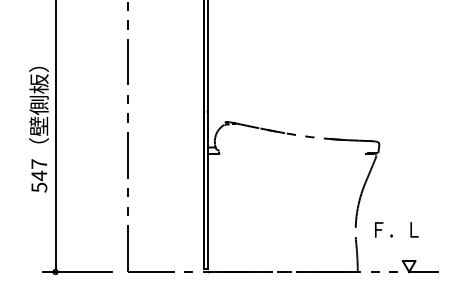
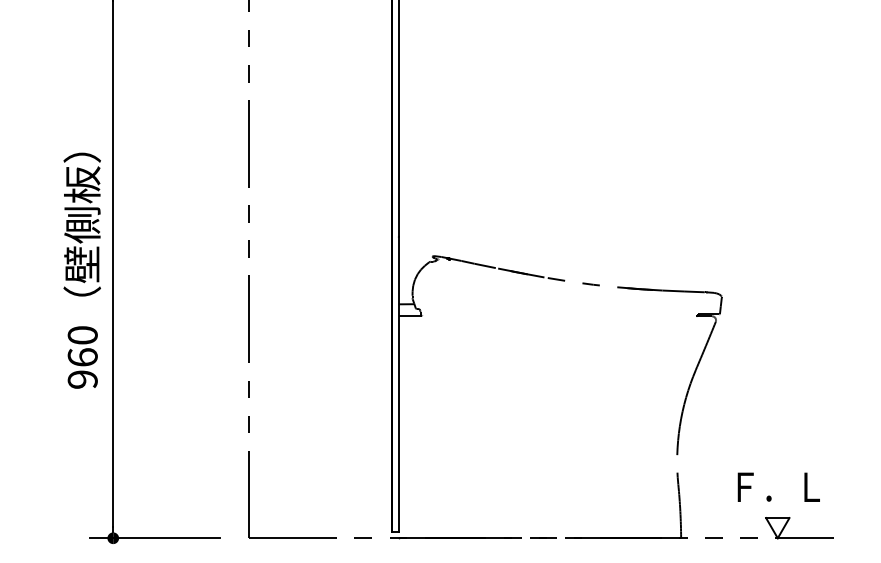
text: (39, 175) -> (83, 356), 547 -> 960
text: (396, 229) -> (778, 486), moved

